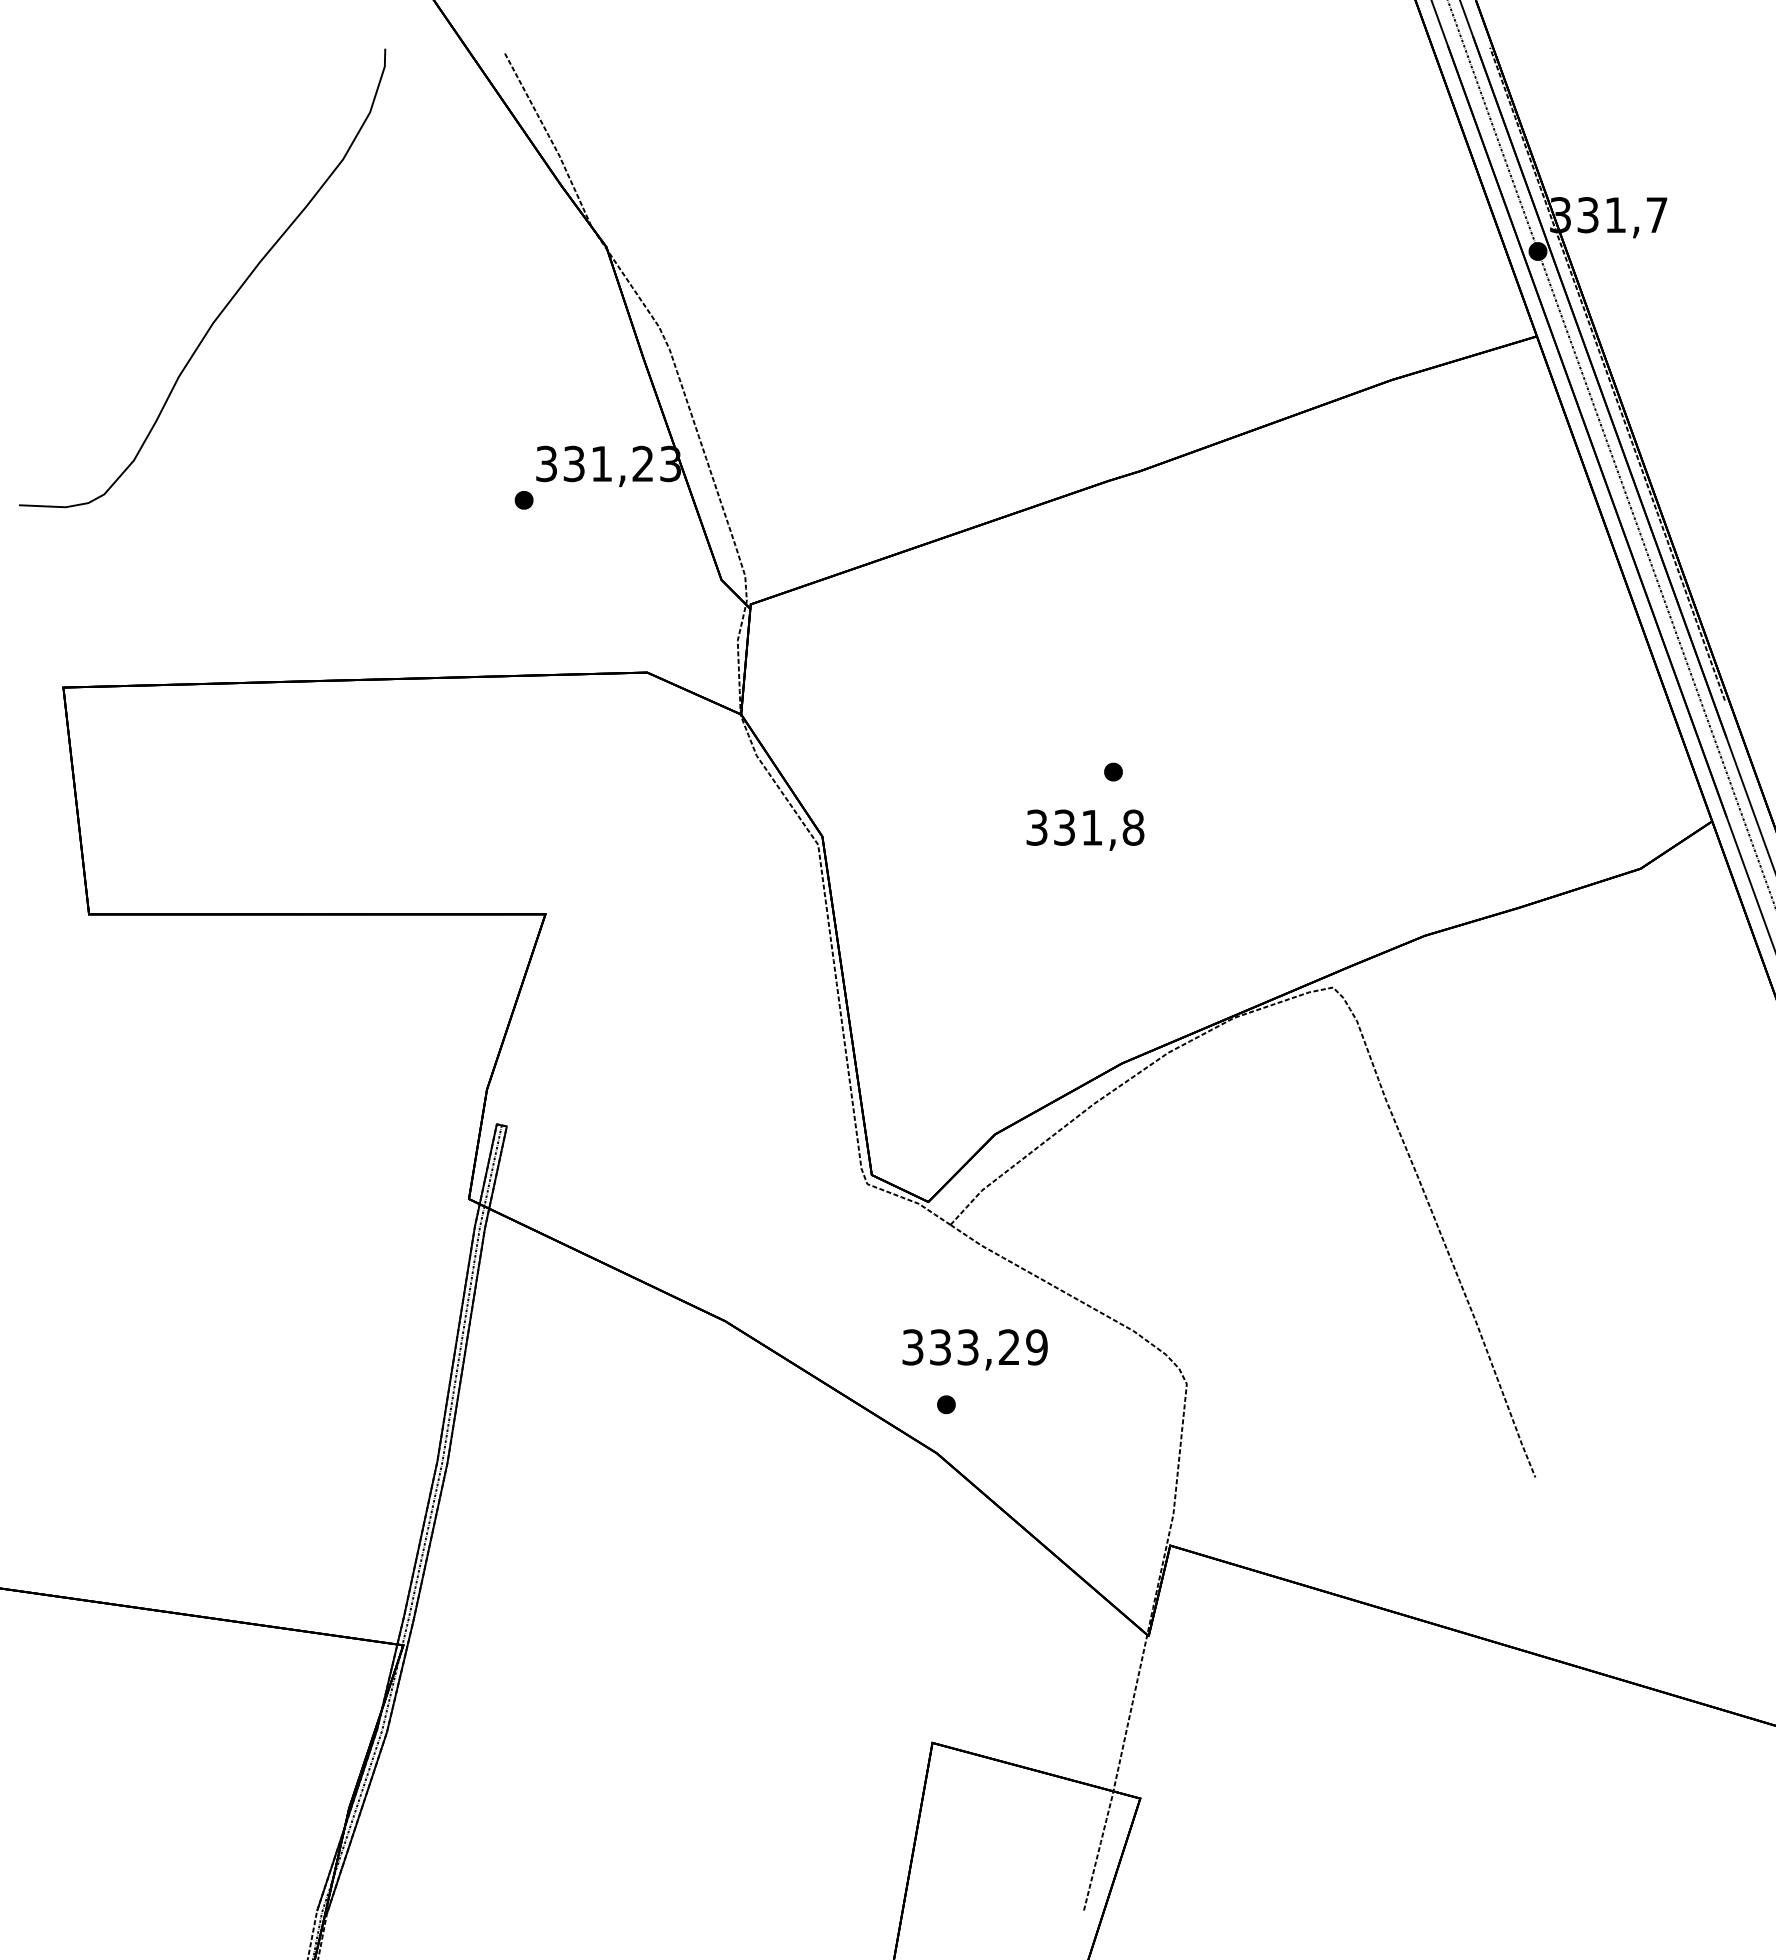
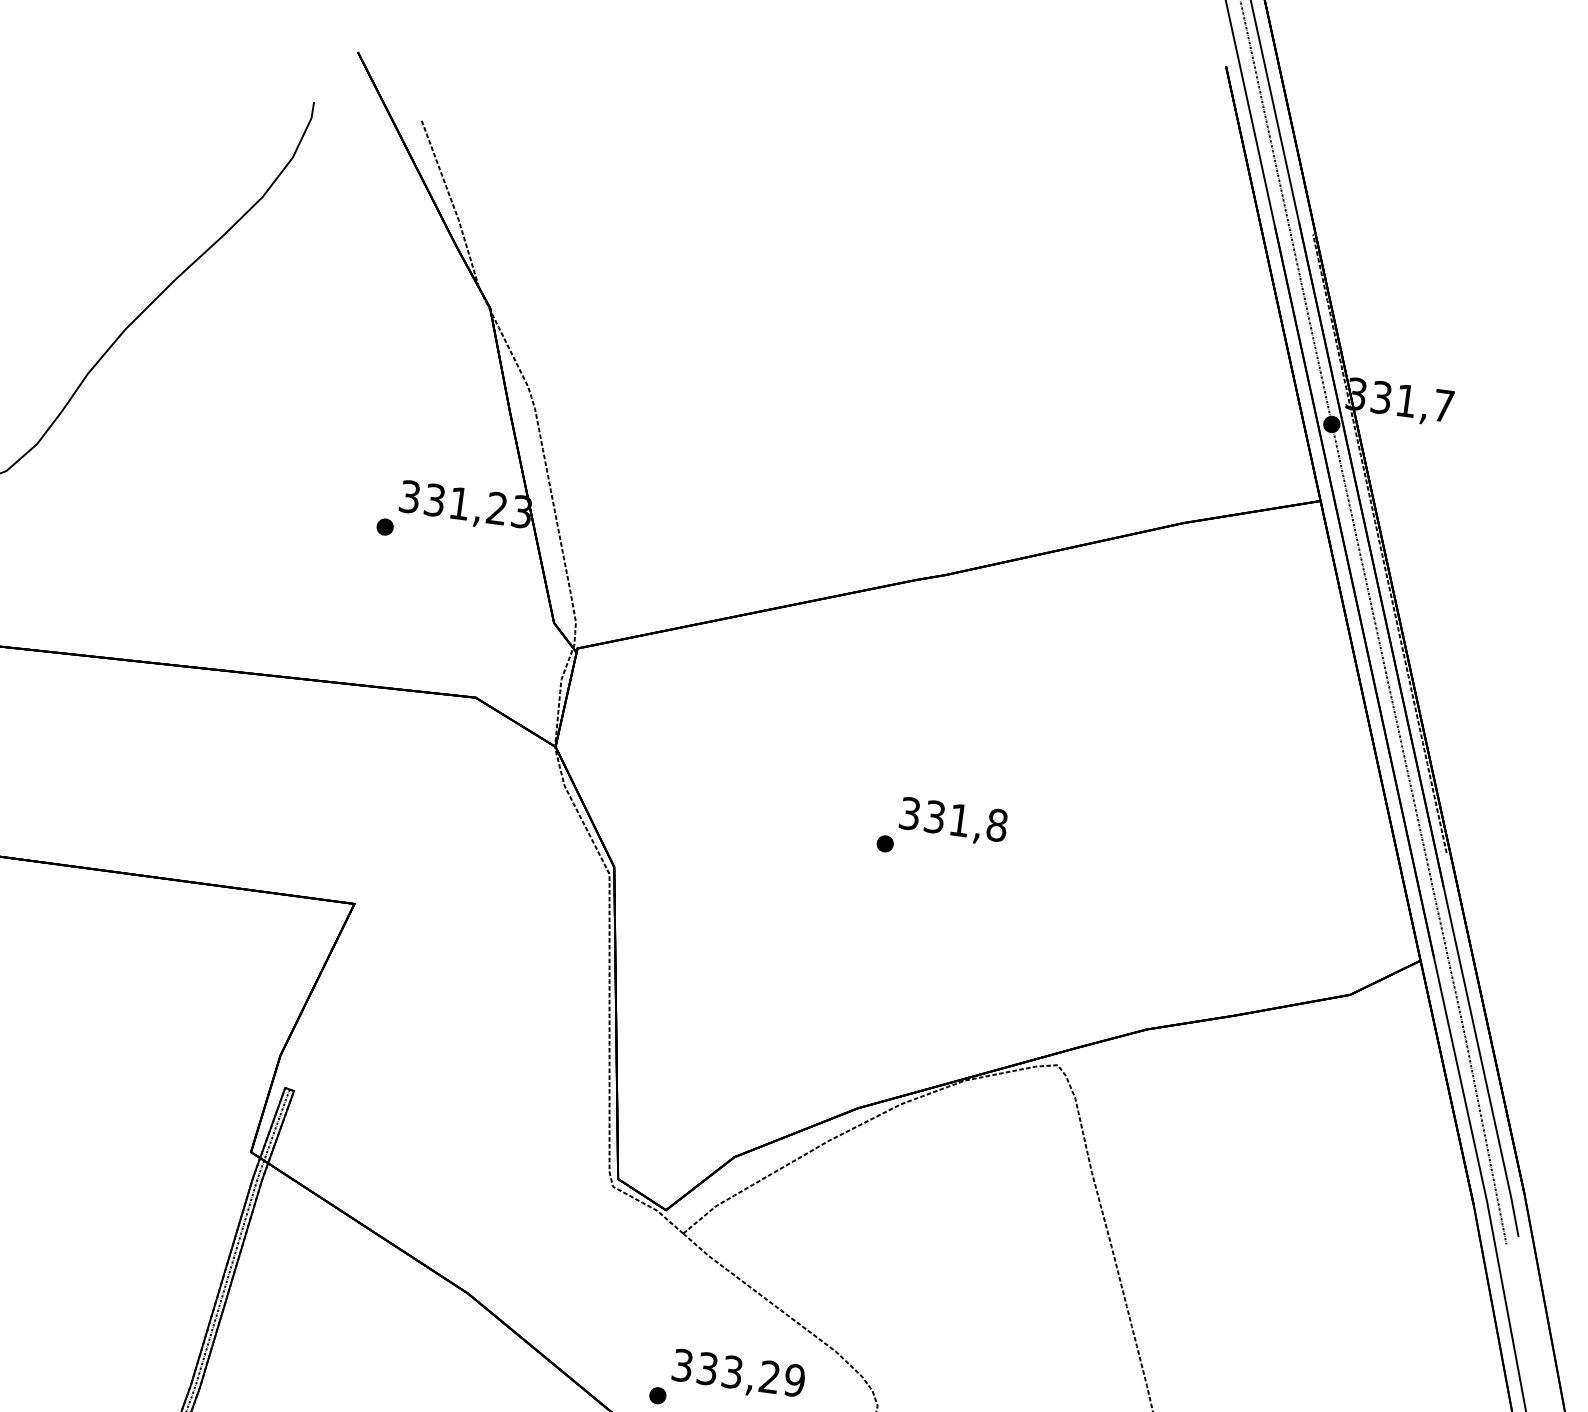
text: (1085, 829) -> (953, 821), moved
text: (974, 1349) -> (738, 1374), moved

